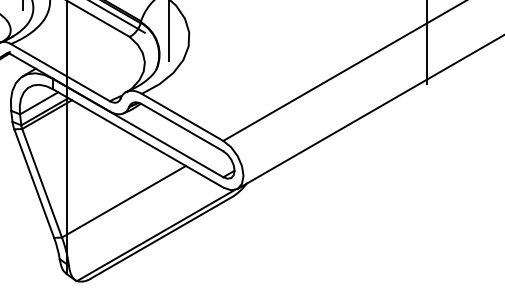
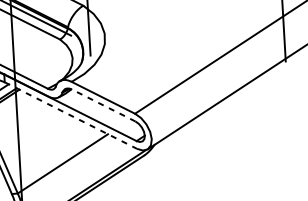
line: (182, 127) -> (103, 105), solid -> dashed
line: (138, 138) -> (71, 115), solid -> dashed

